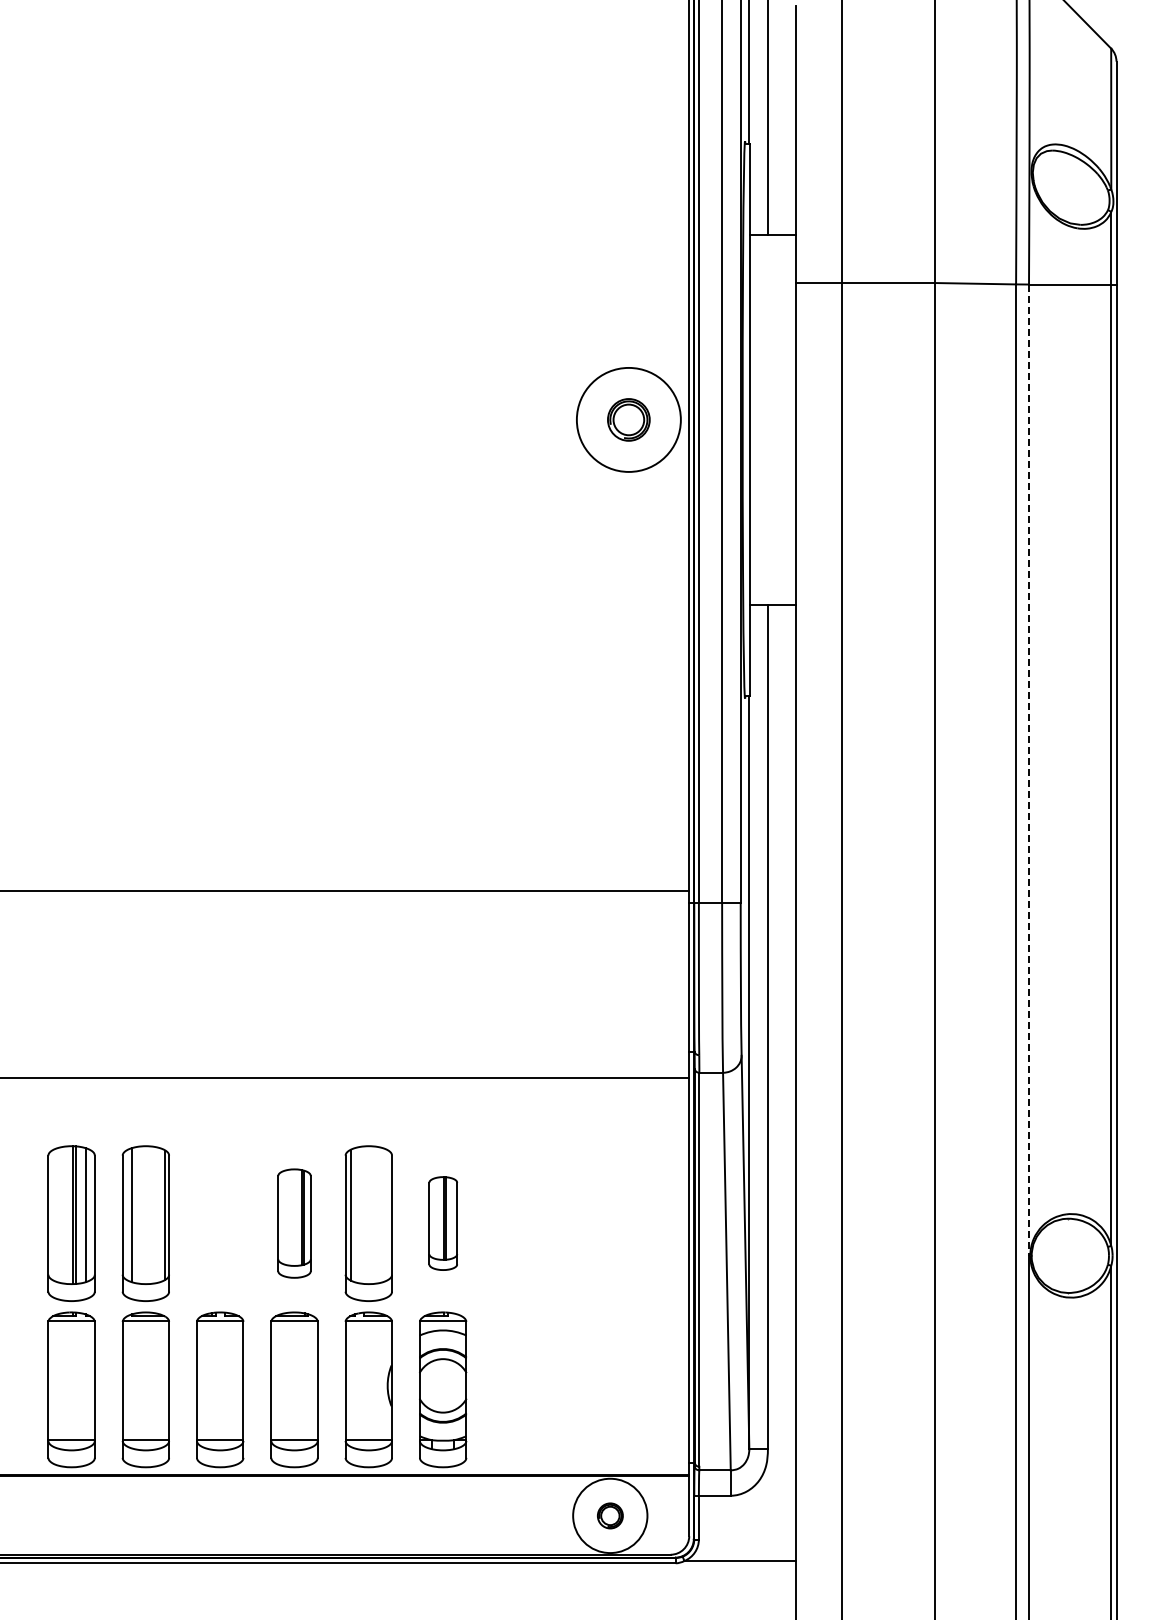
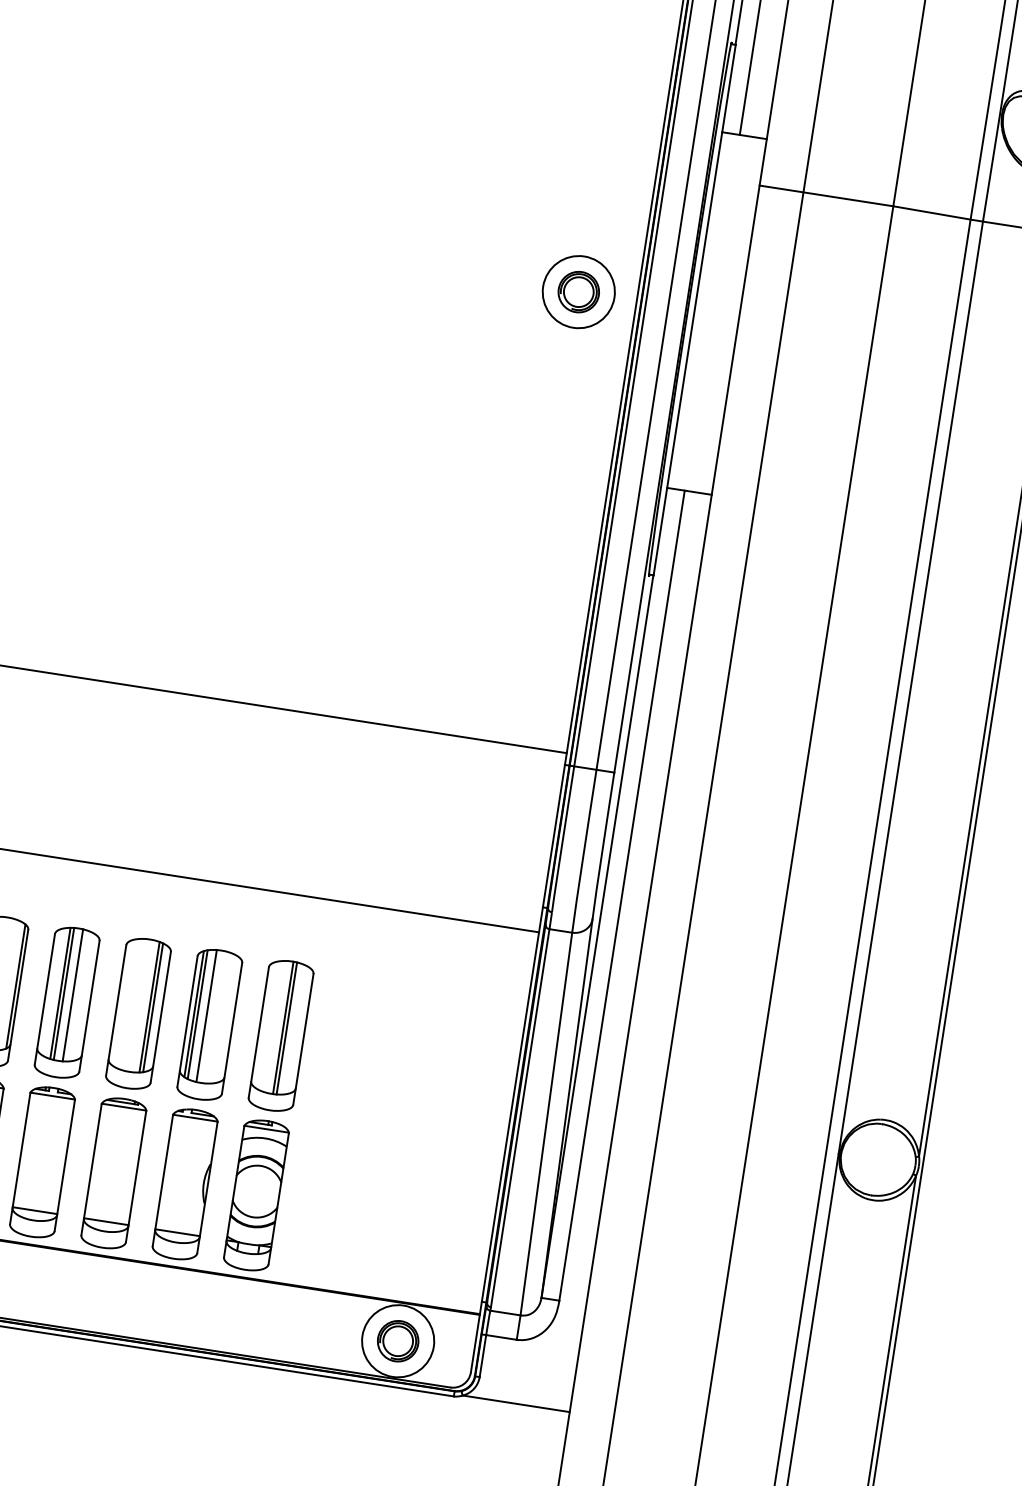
circle: (628, 419) -> (578, 291), size x0.71
line: (1029, 770) -> (911, 688), dashed -> solid
line: (364, 1214) -> (207, 1015), added
line: (354, 1215) -> (197, 1014), added
part: (220, 1223) -> (67, 1002), added
part: (294, 1223) -> (138, 1013), size x1.43
part: (443, 1223) -> (281, 1035), size x1.67
part: (610, 1515) -> (398, 1340), size x1.67

